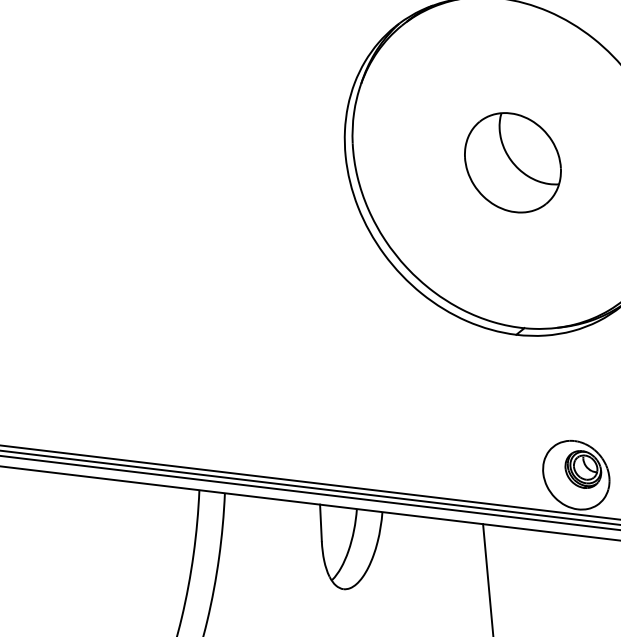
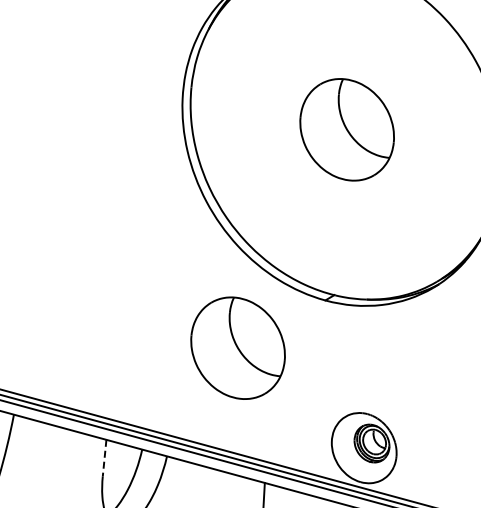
part: (436, 394) -> (237, 347), added
line: (320, 523) -> (104, 458), solid -> dashed

